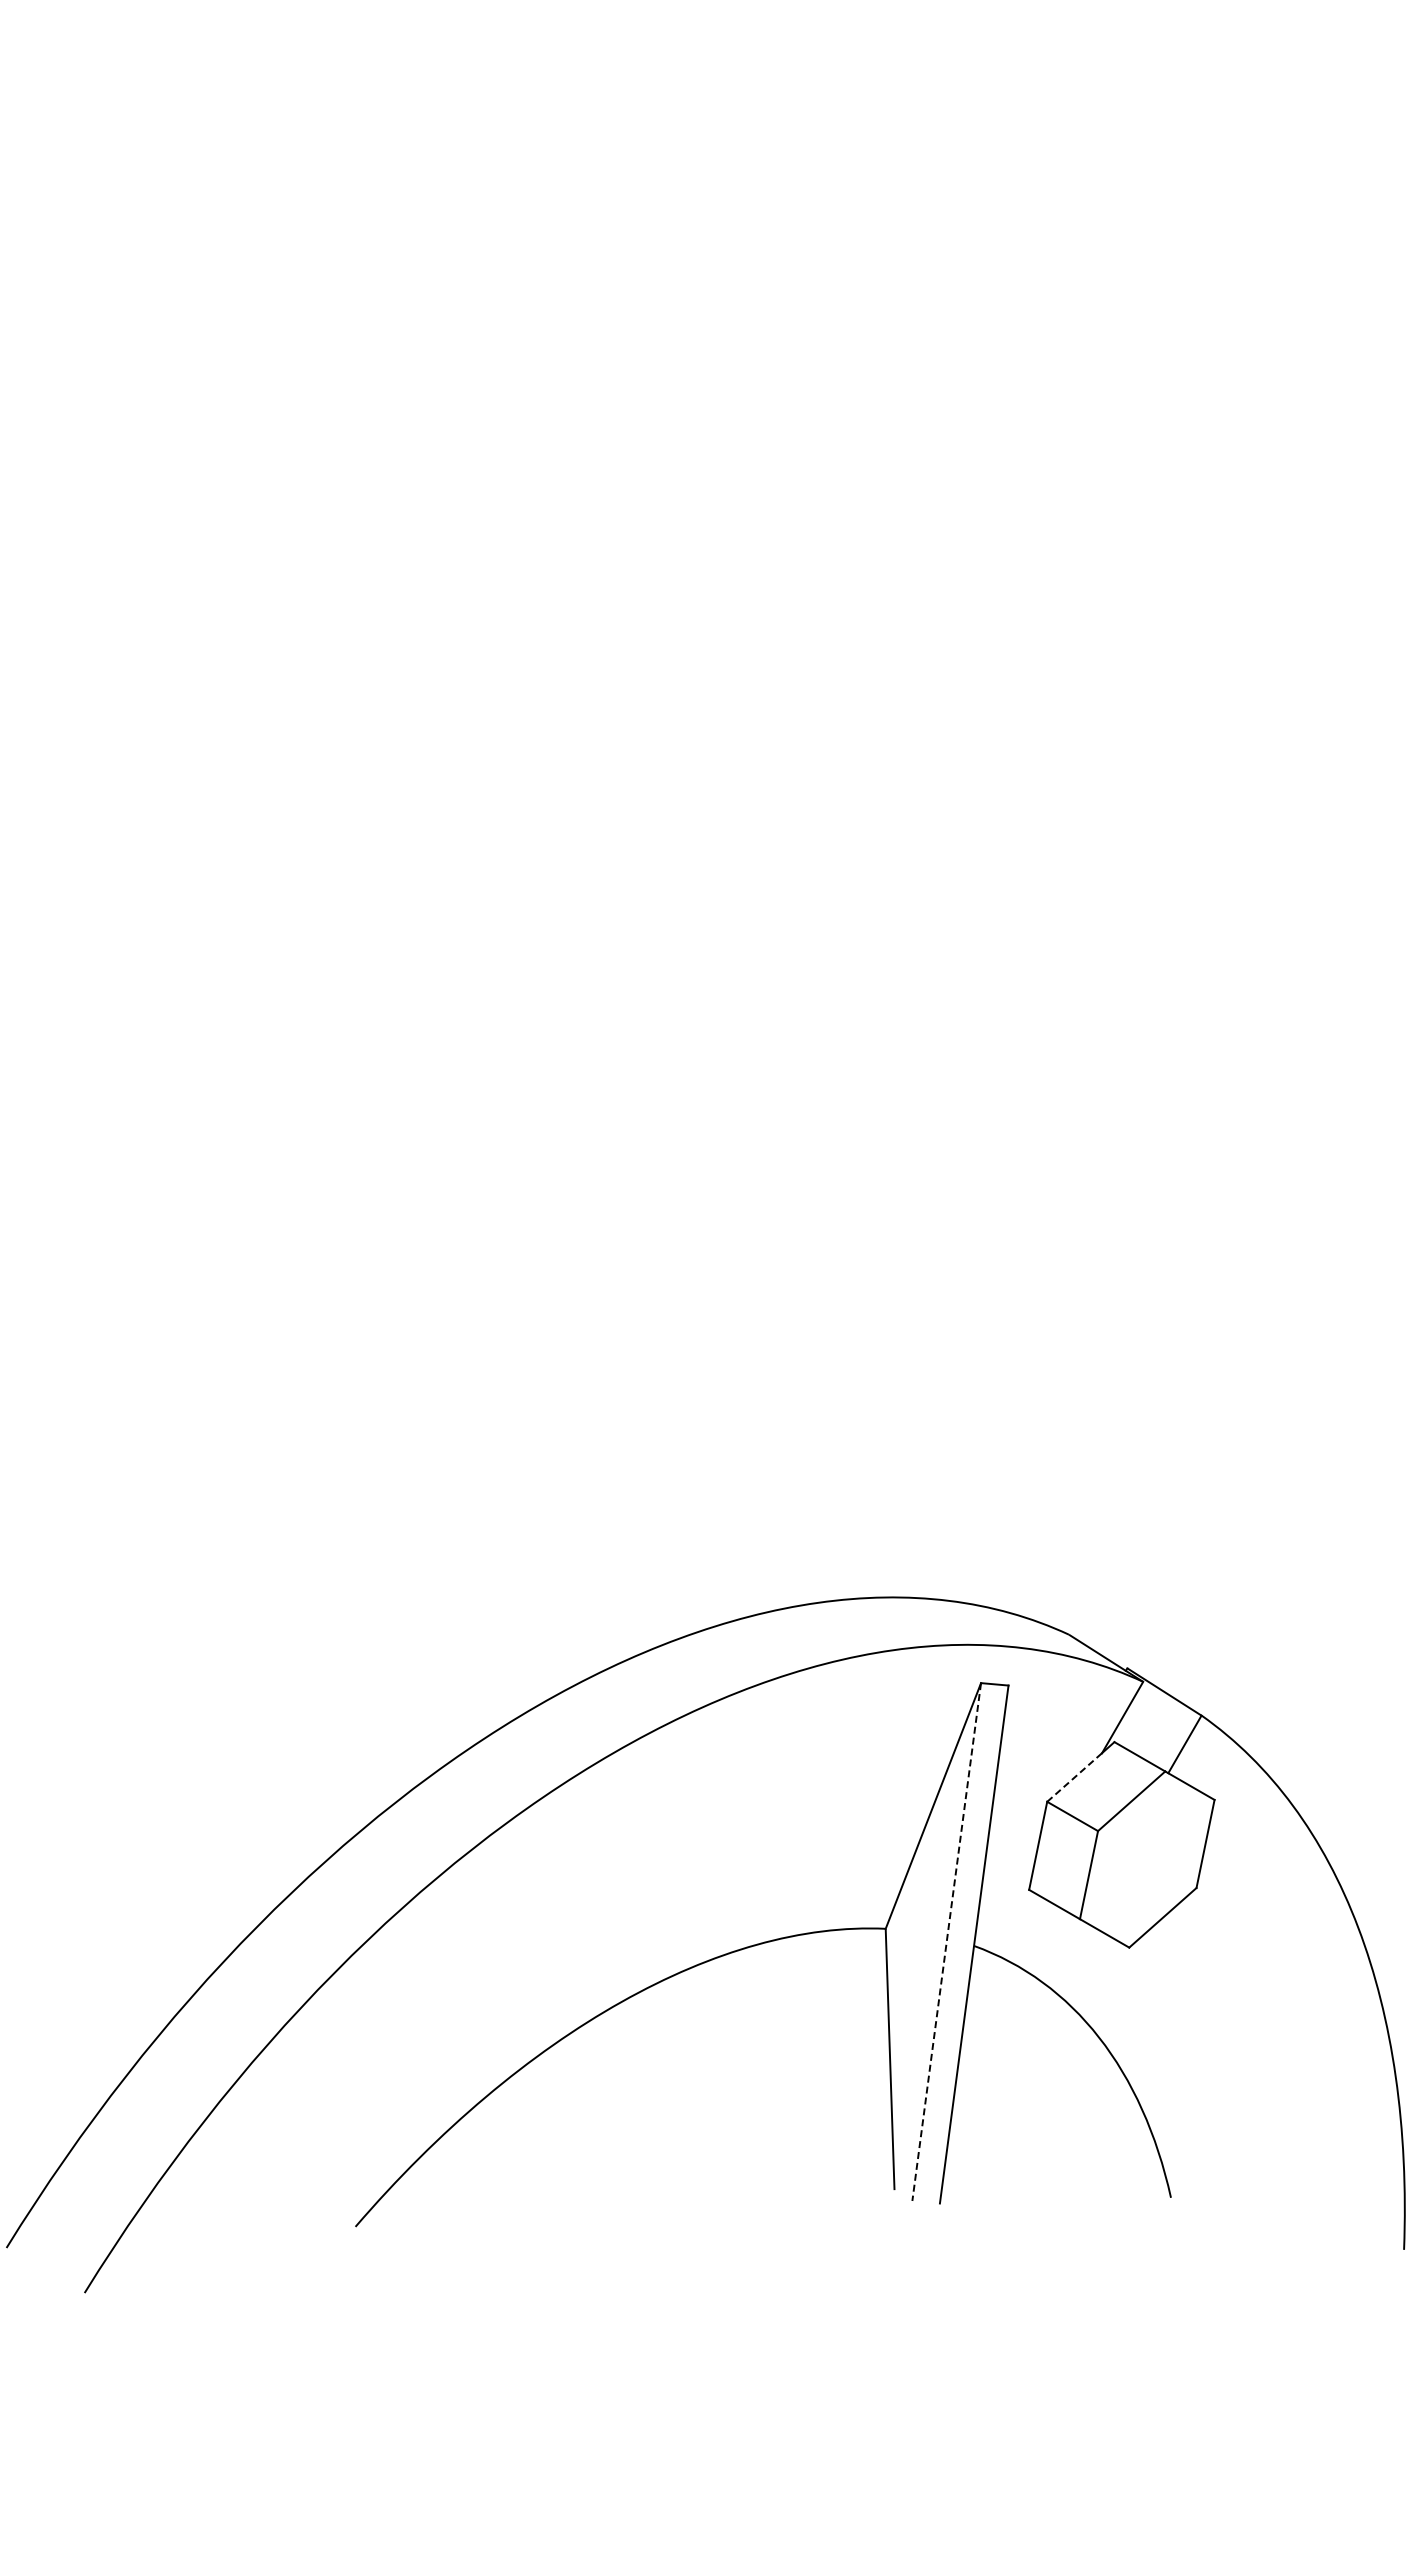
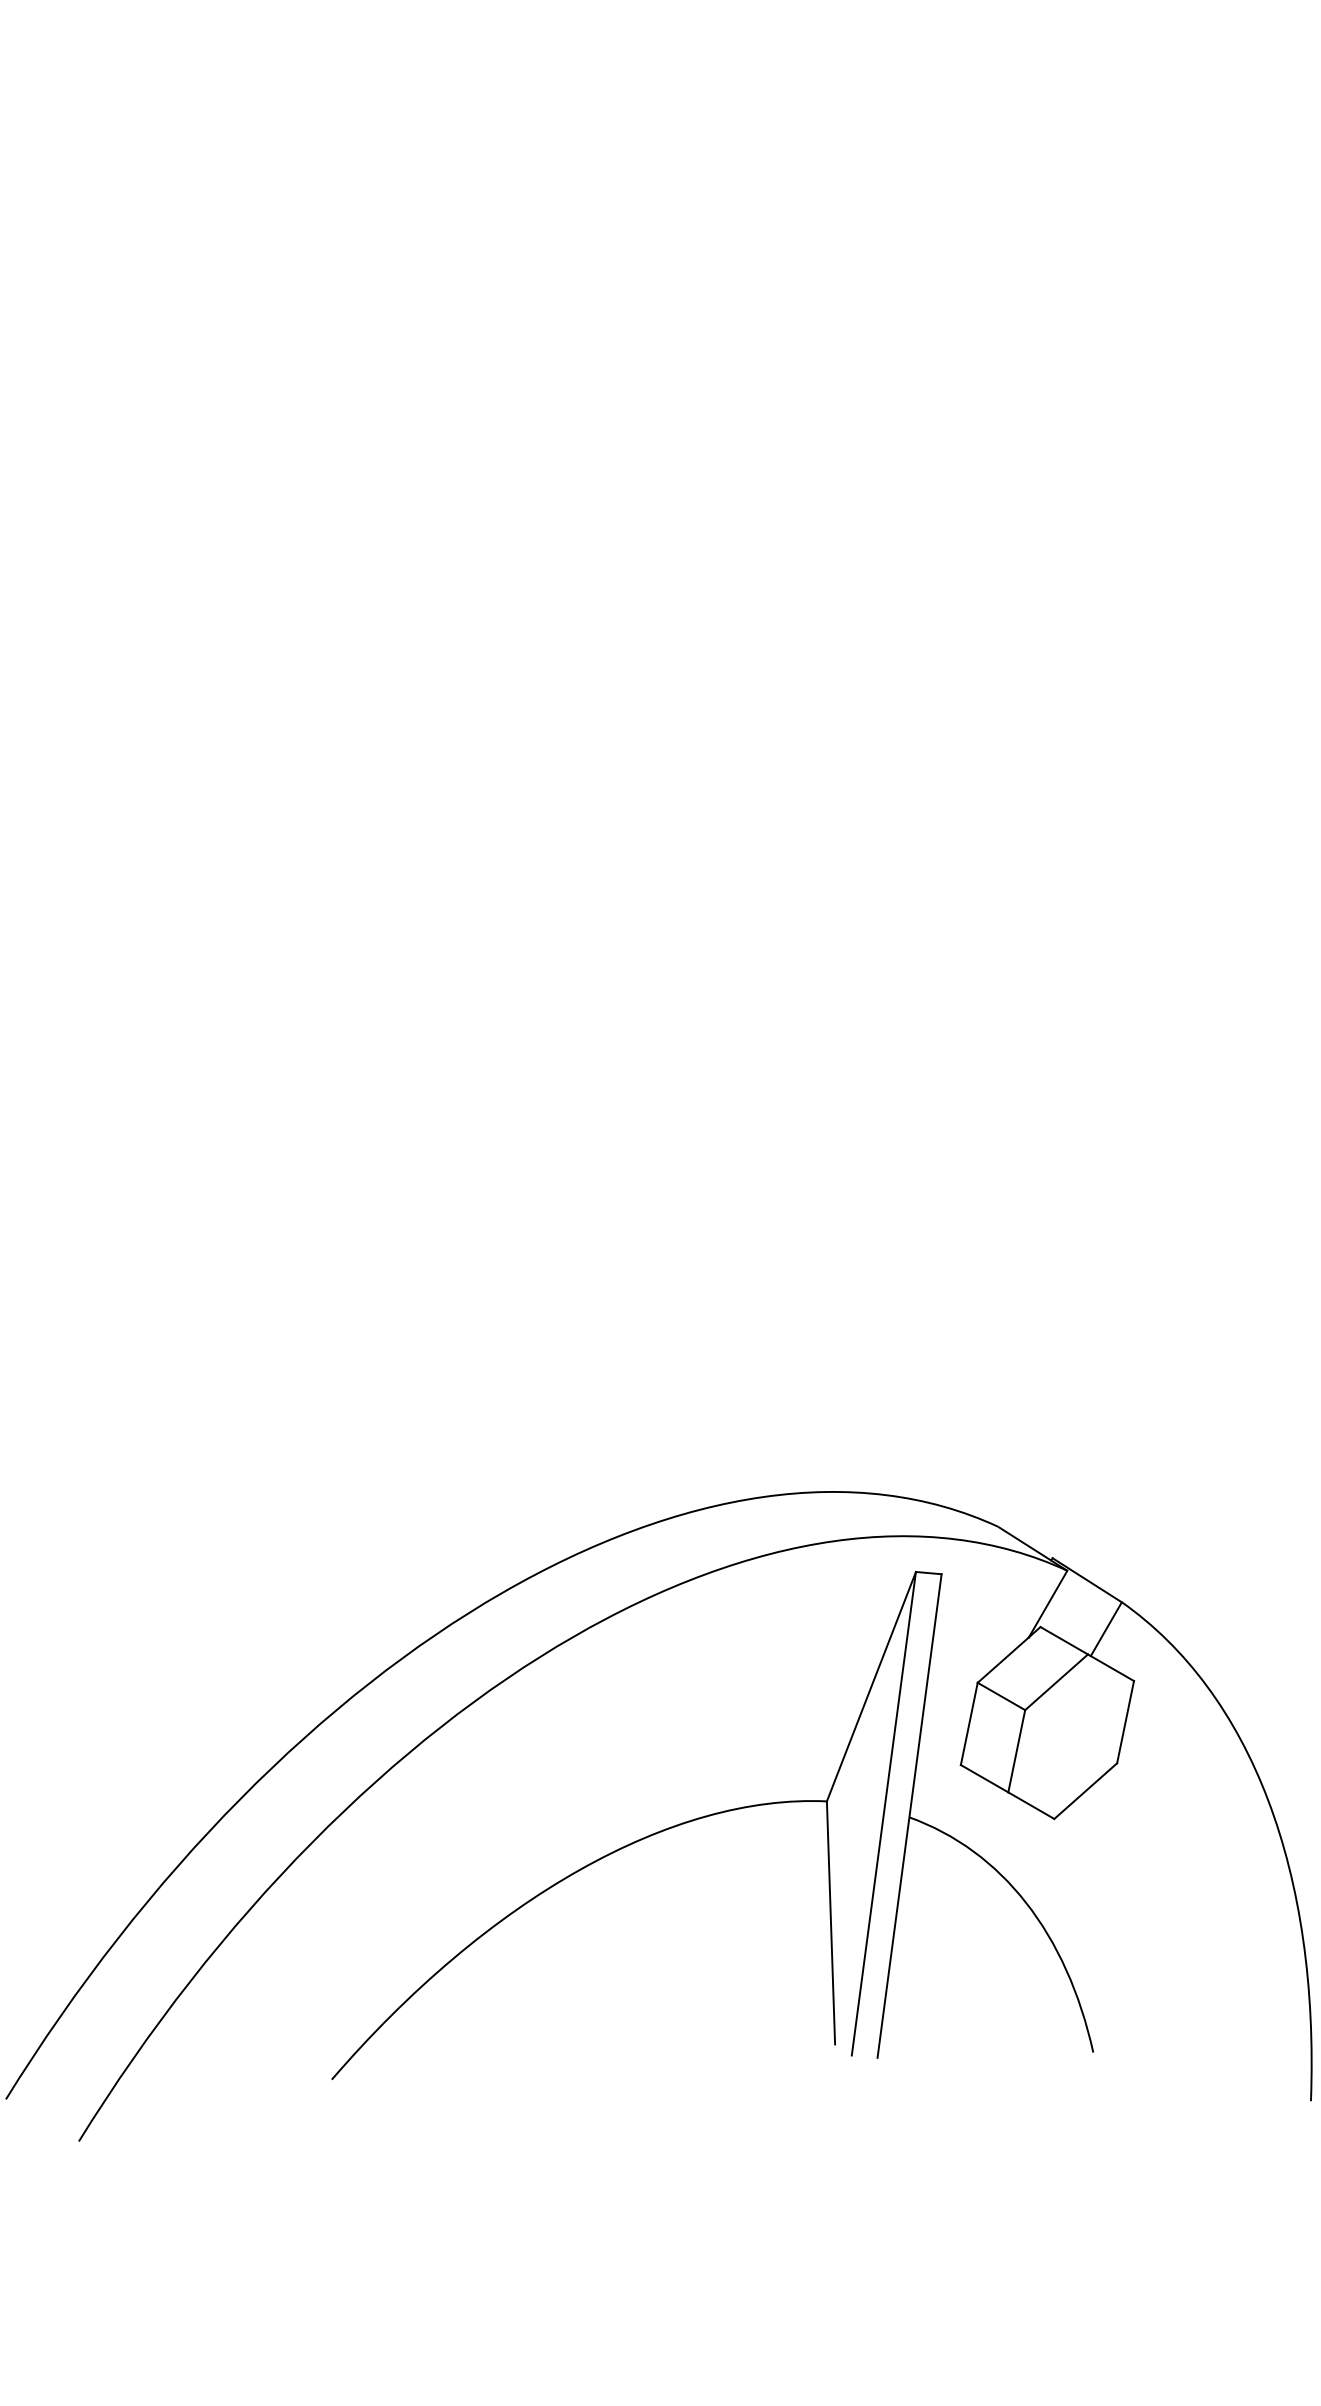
line: (1074, 1777) -> (1003, 1660), dashed -> solid
line: (946, 1942) -> (883, 1814), dashed -> solid

